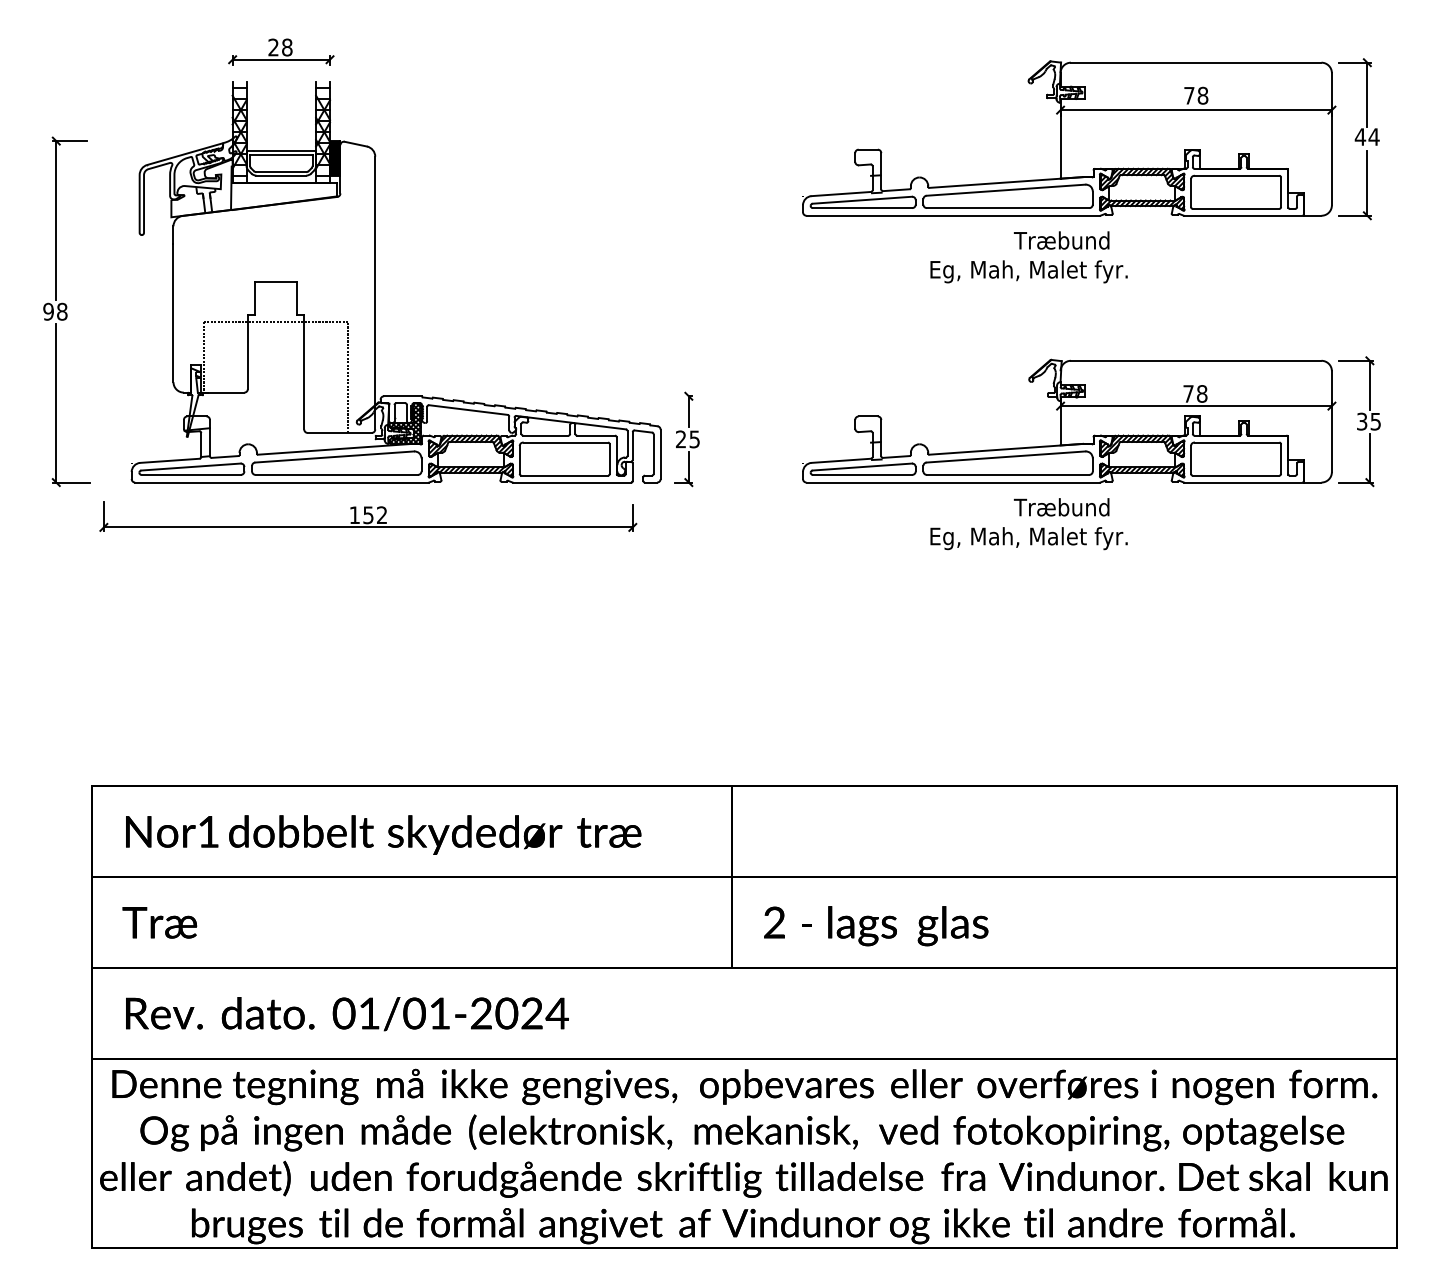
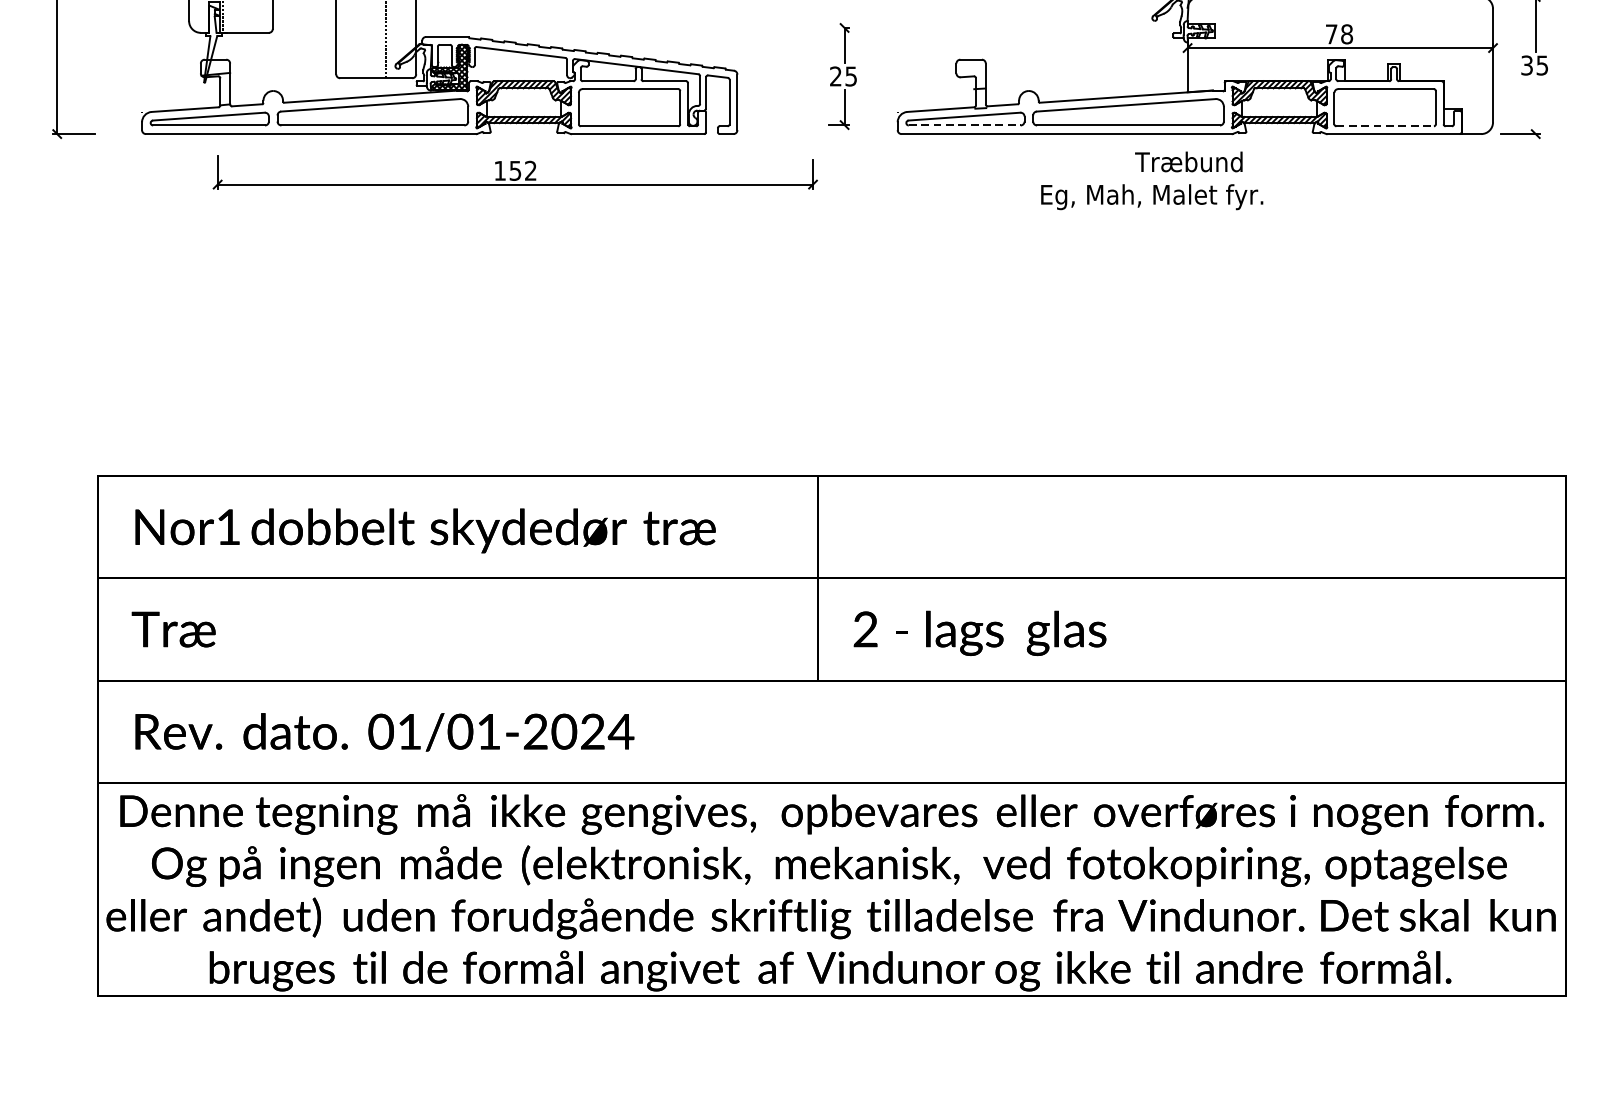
part: (686, 439) -> (841, 76), moved
line: (1369, 457) -> (1535, 105), removed
line: (862, 474) -> (964, 125), solid -> dashed
line: (1236, 475) -> (1385, 126), solid -> dashed
part: (368, 516) -> (515, 172), moved

